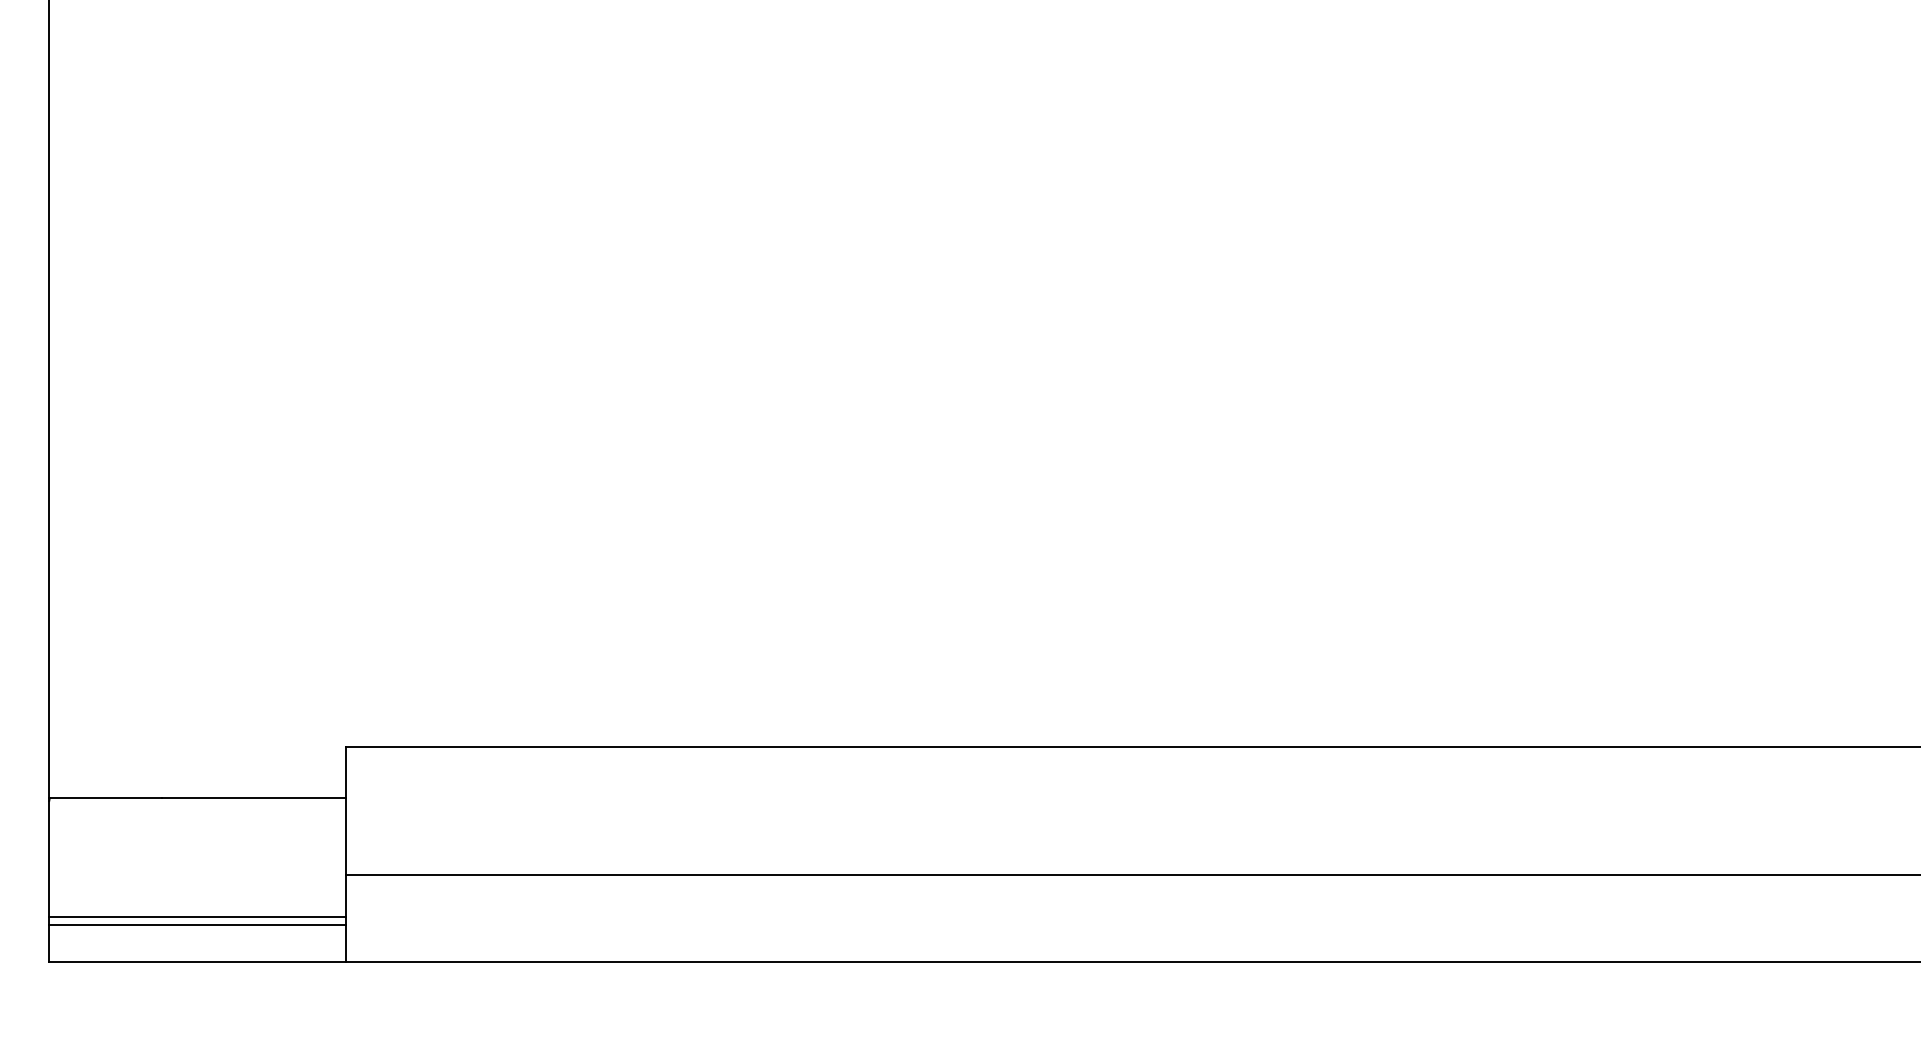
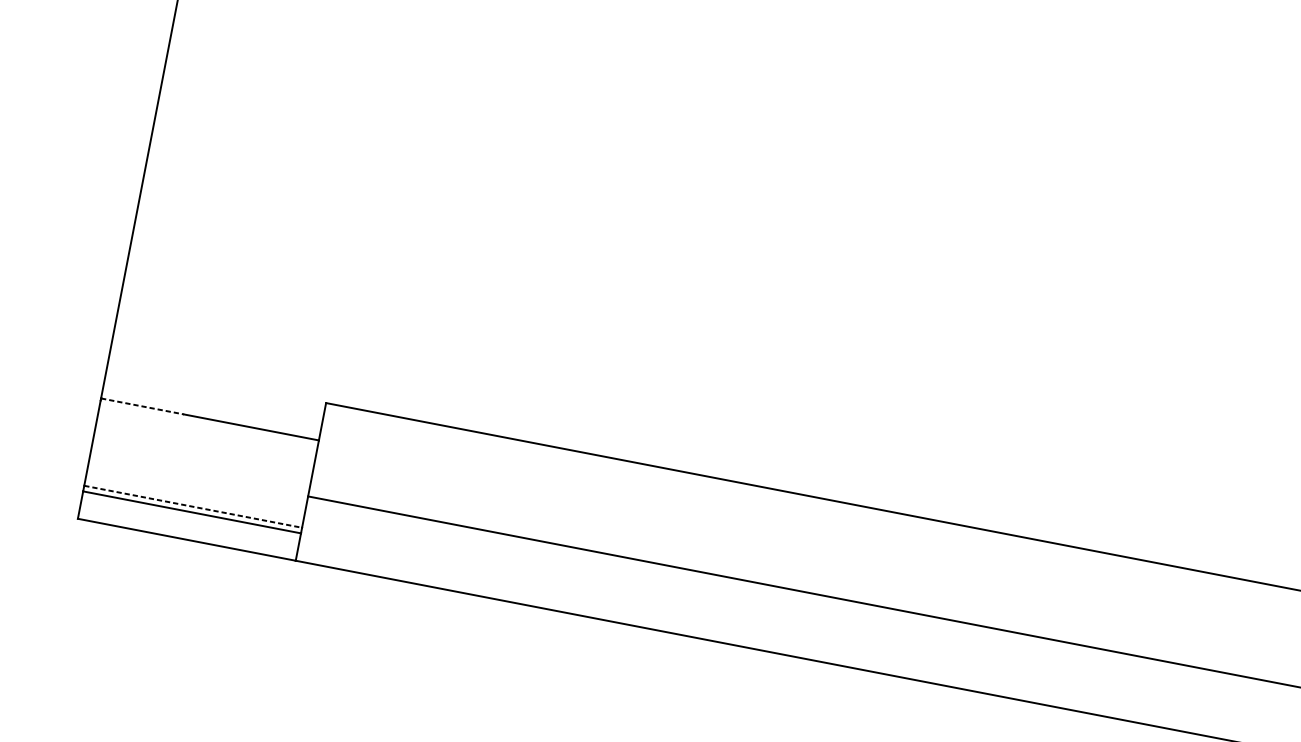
line: (105, 798) -> (142, 406), solid -> dashed
line: (198, 917) -> (193, 507), solid -> dashed

